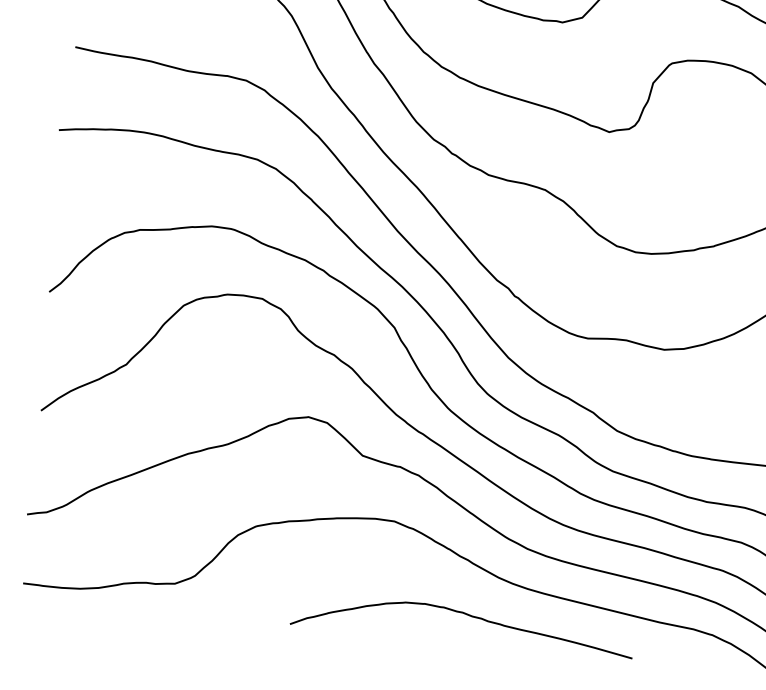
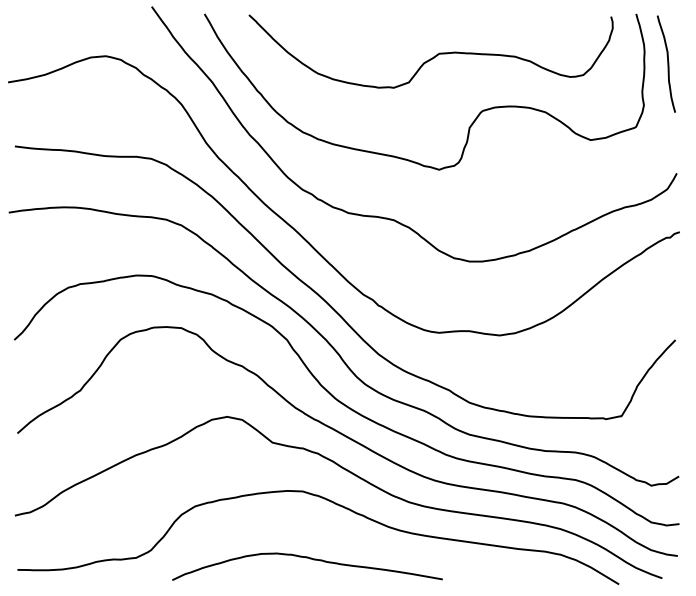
curve: (467, 616) -> (310, 559), moved

